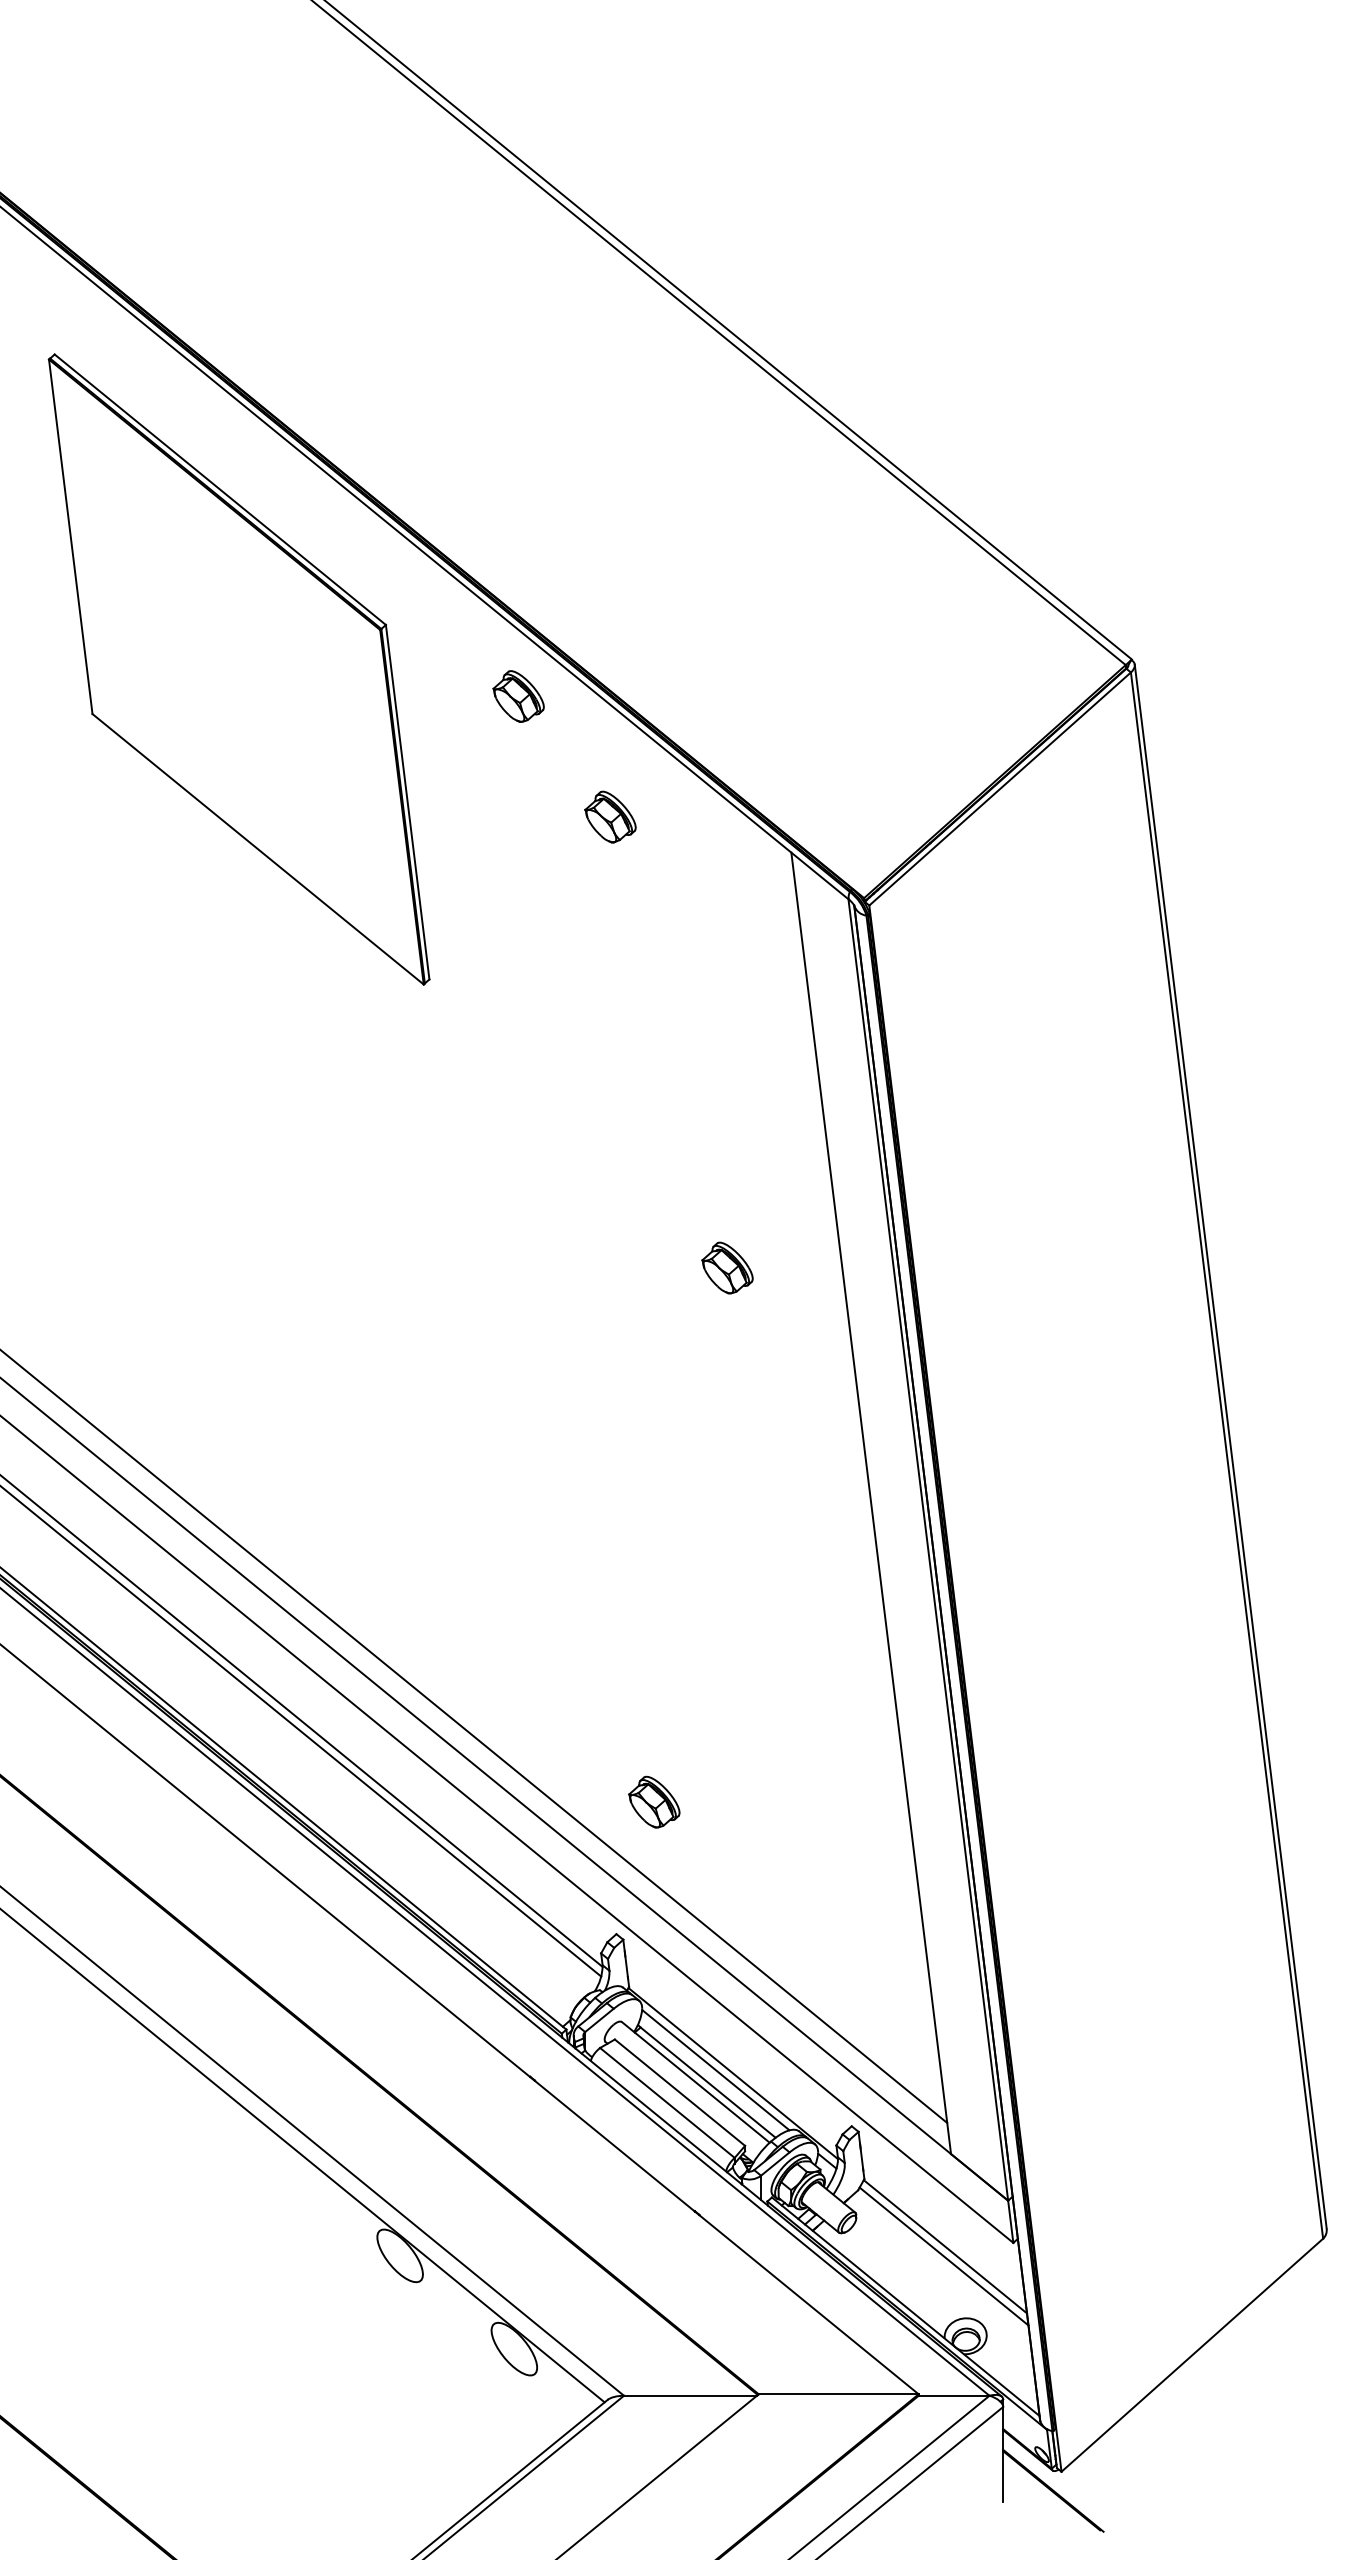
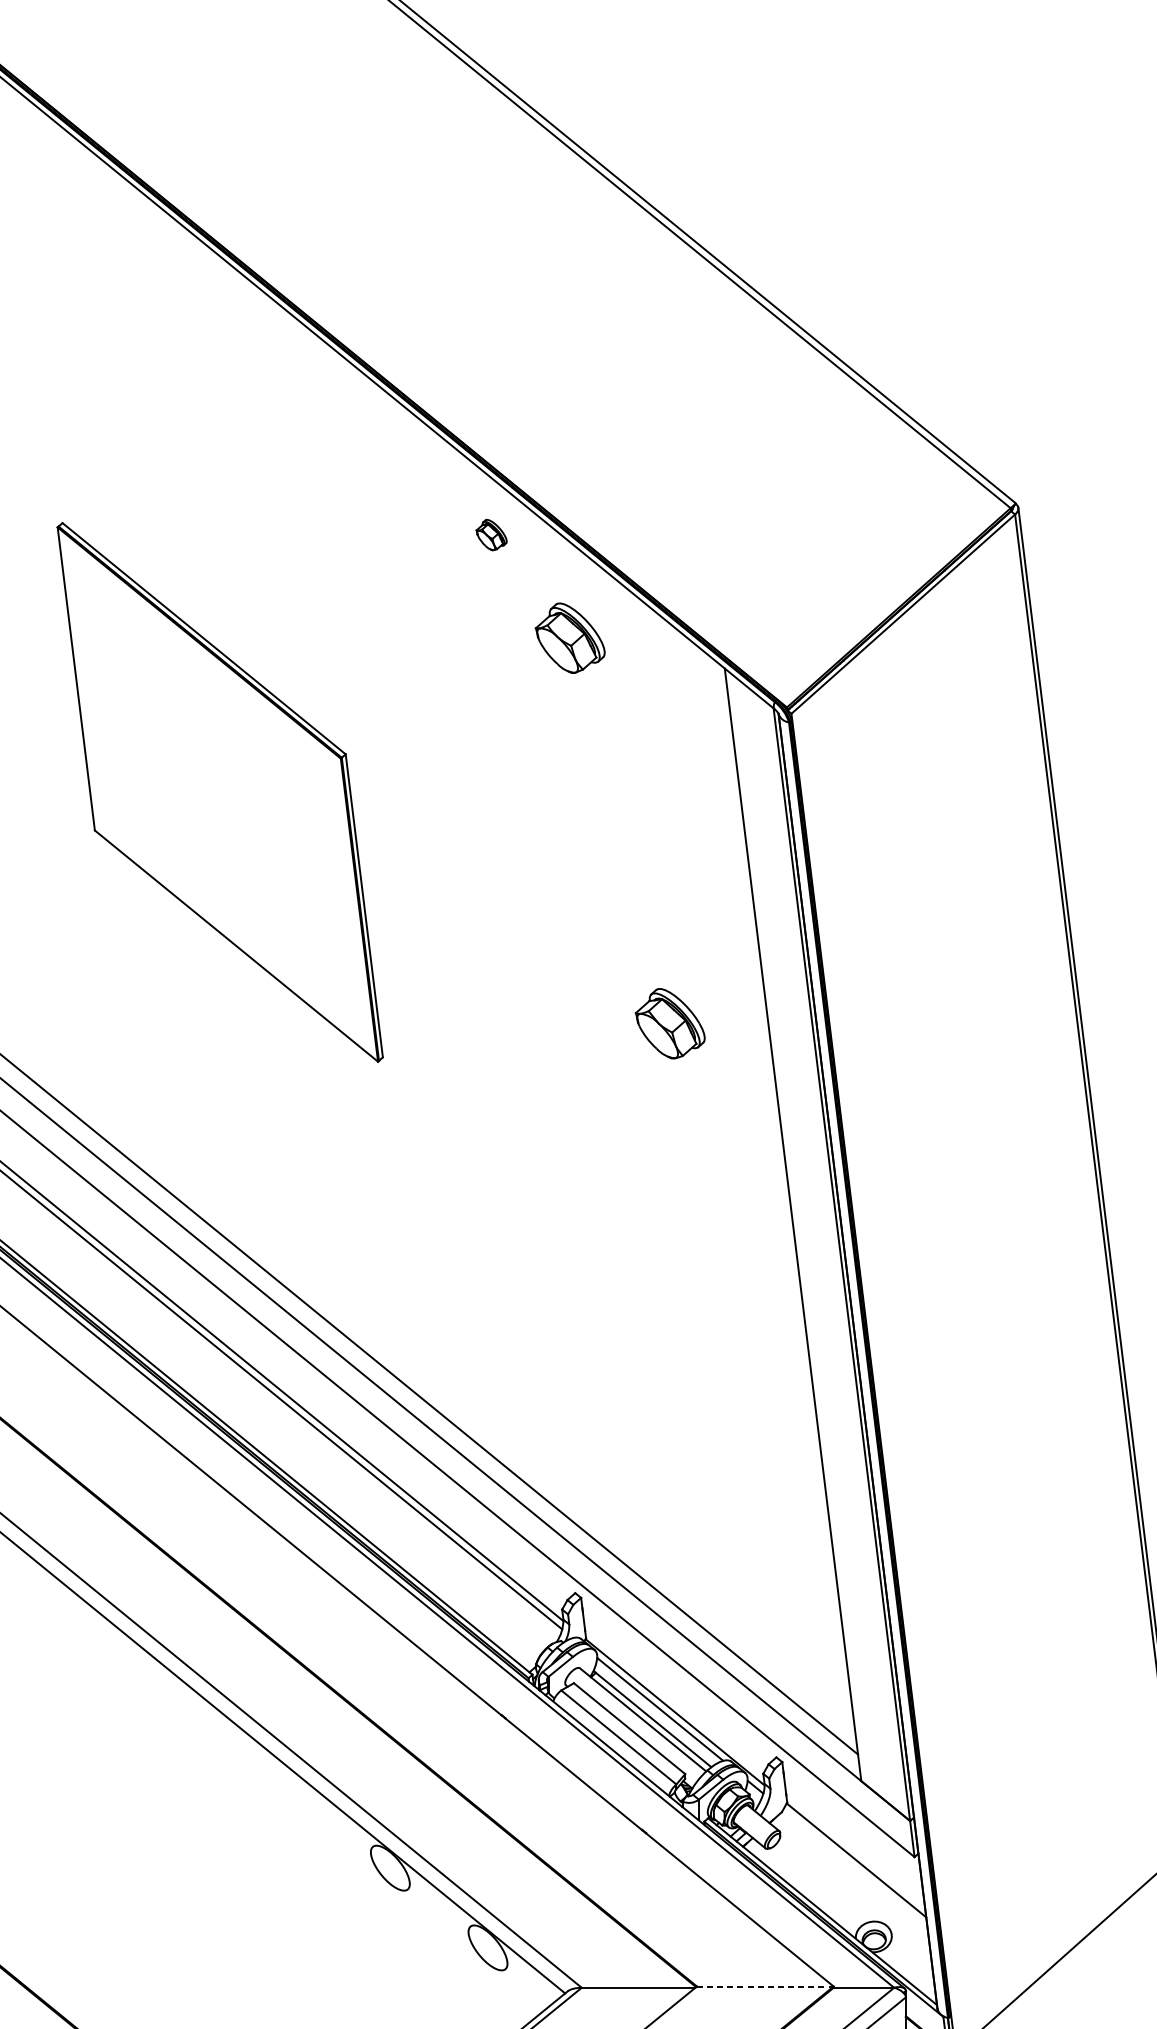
part: (238, 669) -> (219, 792), moved
part: (518, 696) -> (491, 535), size x0.7
part: (610, 816) -> (570, 637), size x1.6
part: (727, 1267) -> (670, 1023), size x1.6
part: (654, 1801) -> (607, 1479), removed
line: (943, 2256) -> (854, 1868), removed
line: (838, 2394) -> (765, 1986), solid -> dashed

